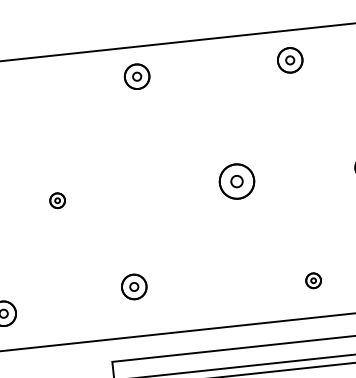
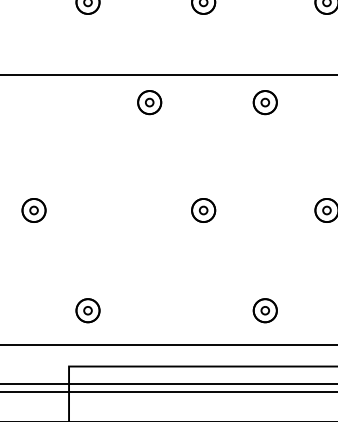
part: (136, 76) -> (149, 102), moved
part: (237, 181) -> (203, 210), size x0.71
part: (57, 200) -> (33, 210), size x1.67
part: (312, 280) -> (264, 310), size x1.67
part: (133, 286) -> (87, 310), moved

